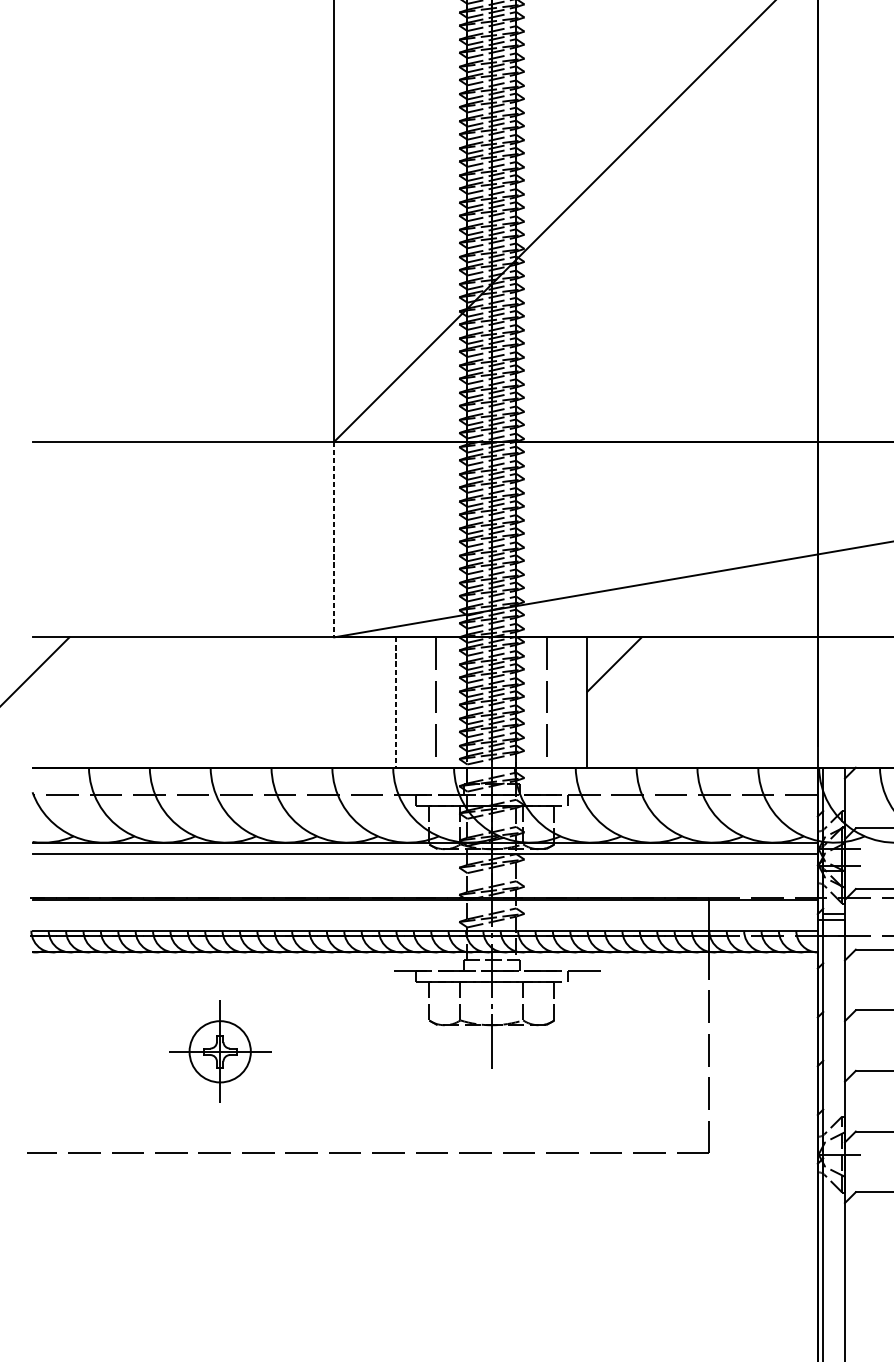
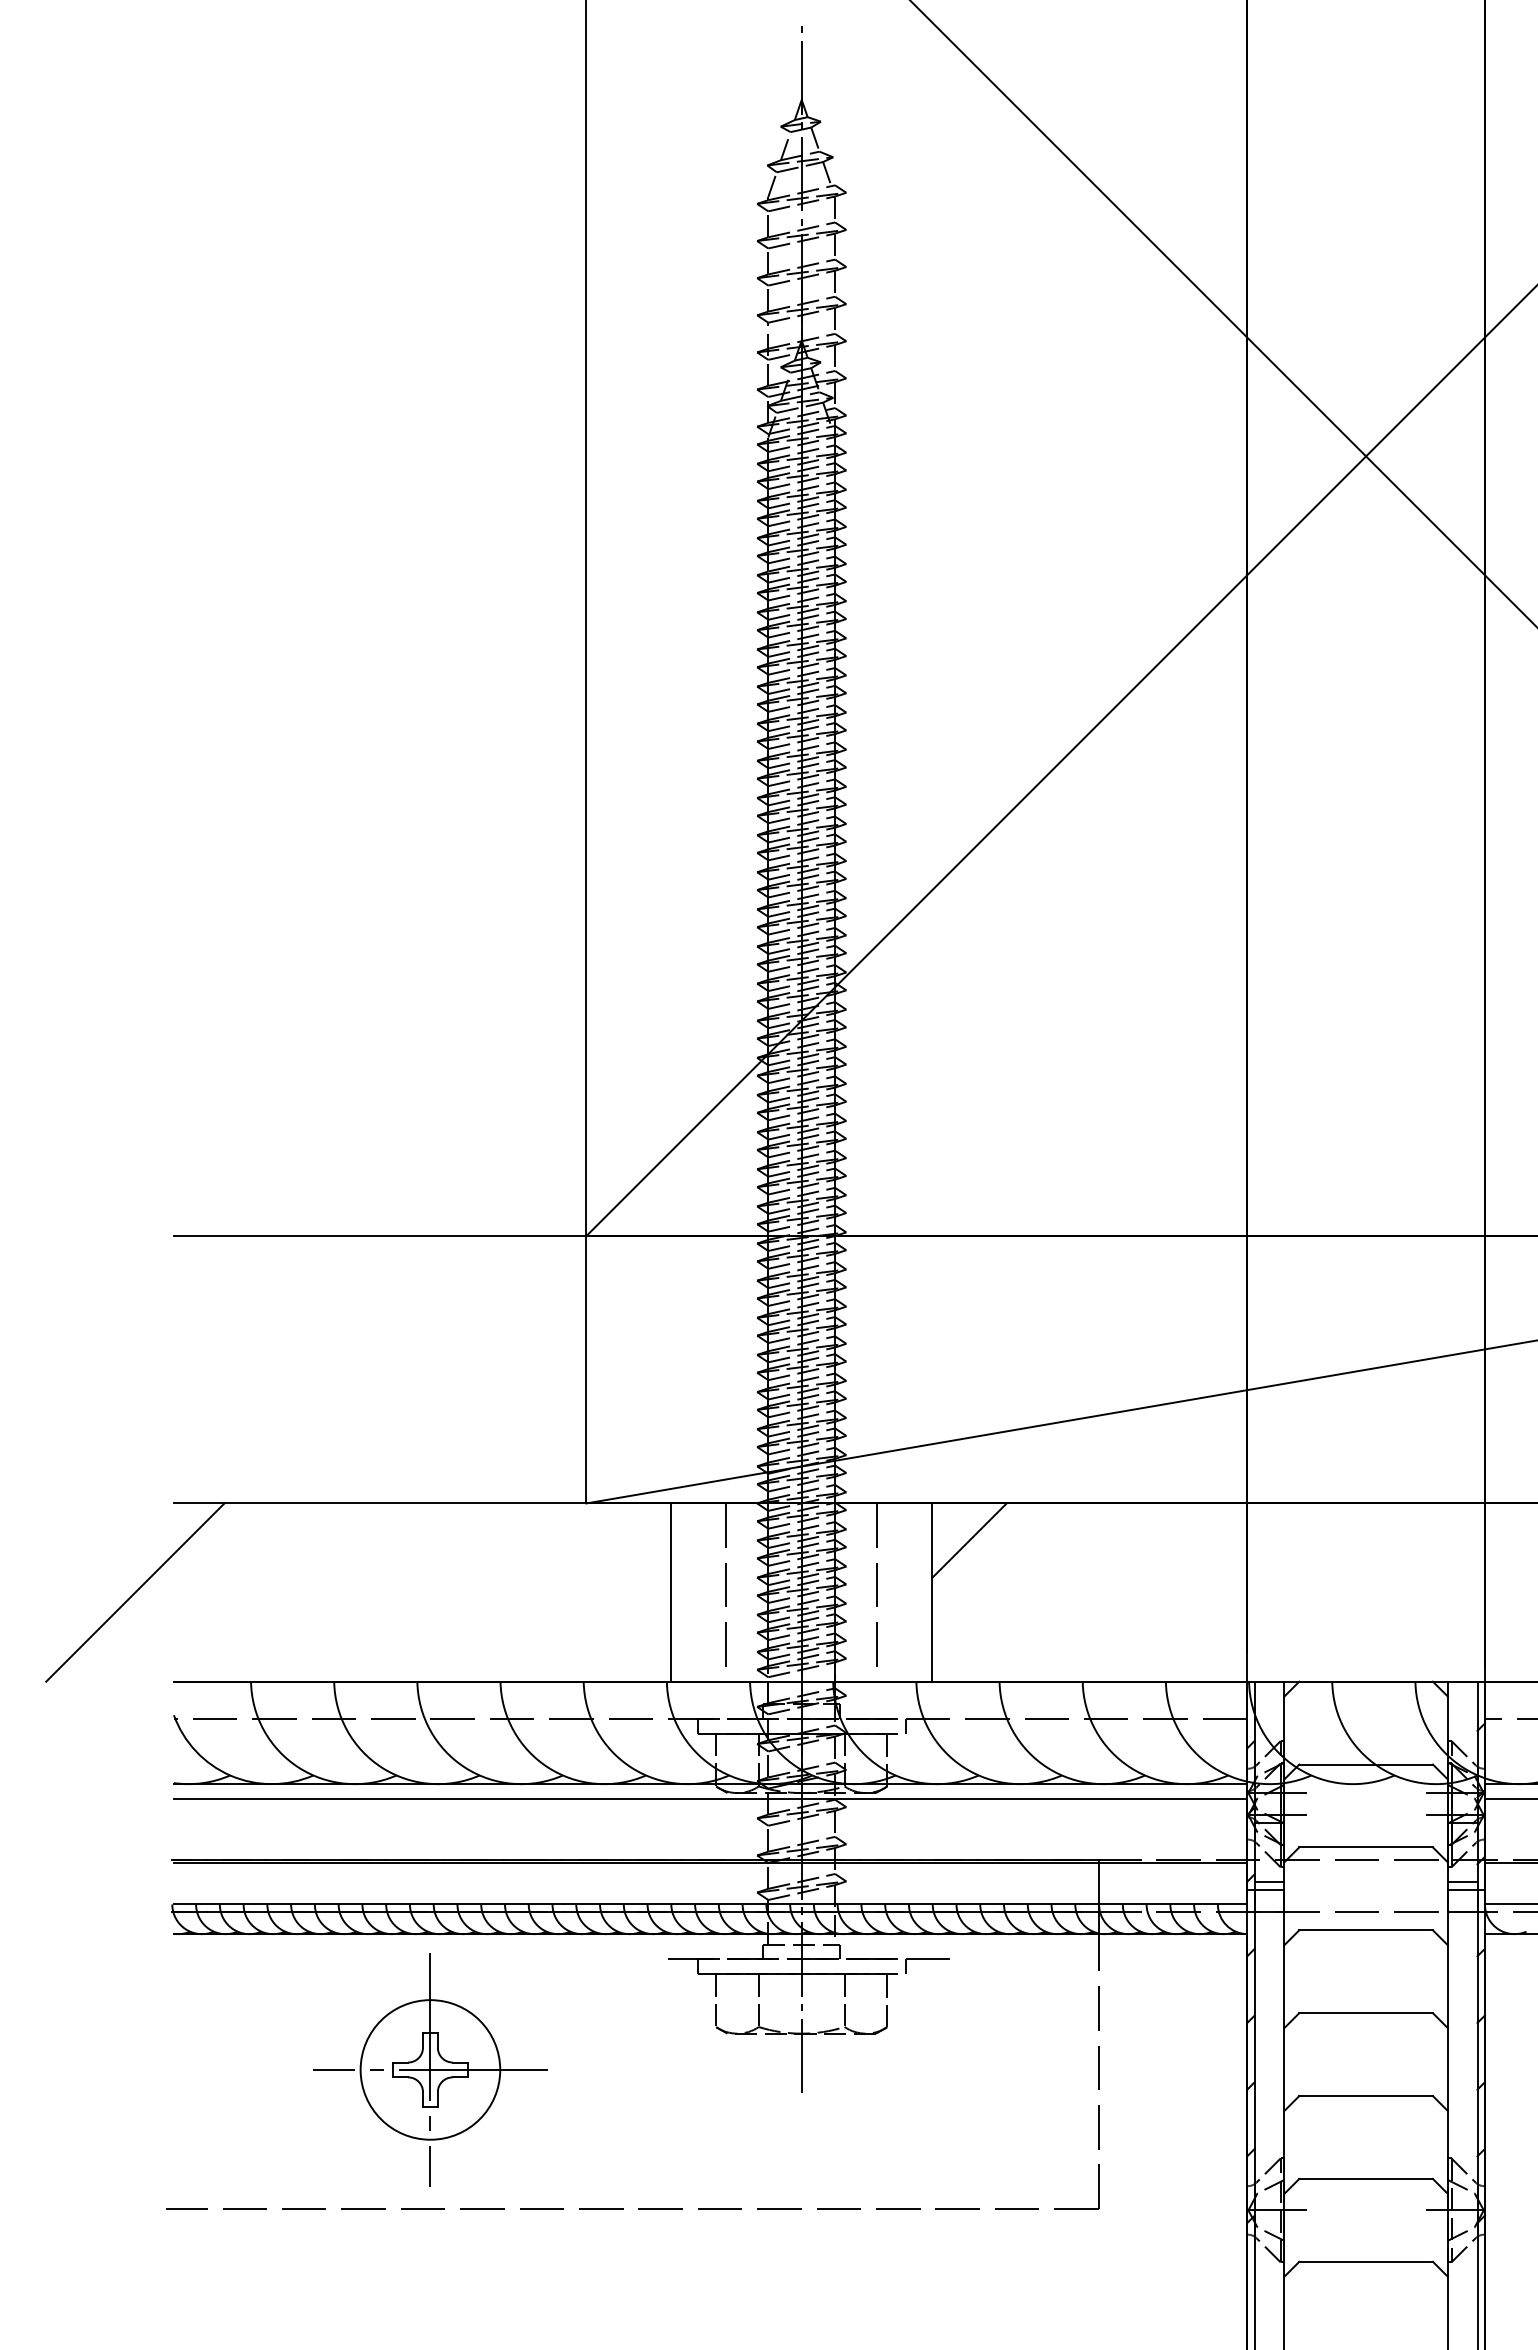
line: (334, 539) -> (586, 1369), dashed -> solid
line: (396, 703) -> (671, 1593), dashed -> solid
part: (220, 1051) -> (430, 2069), size x1.67

